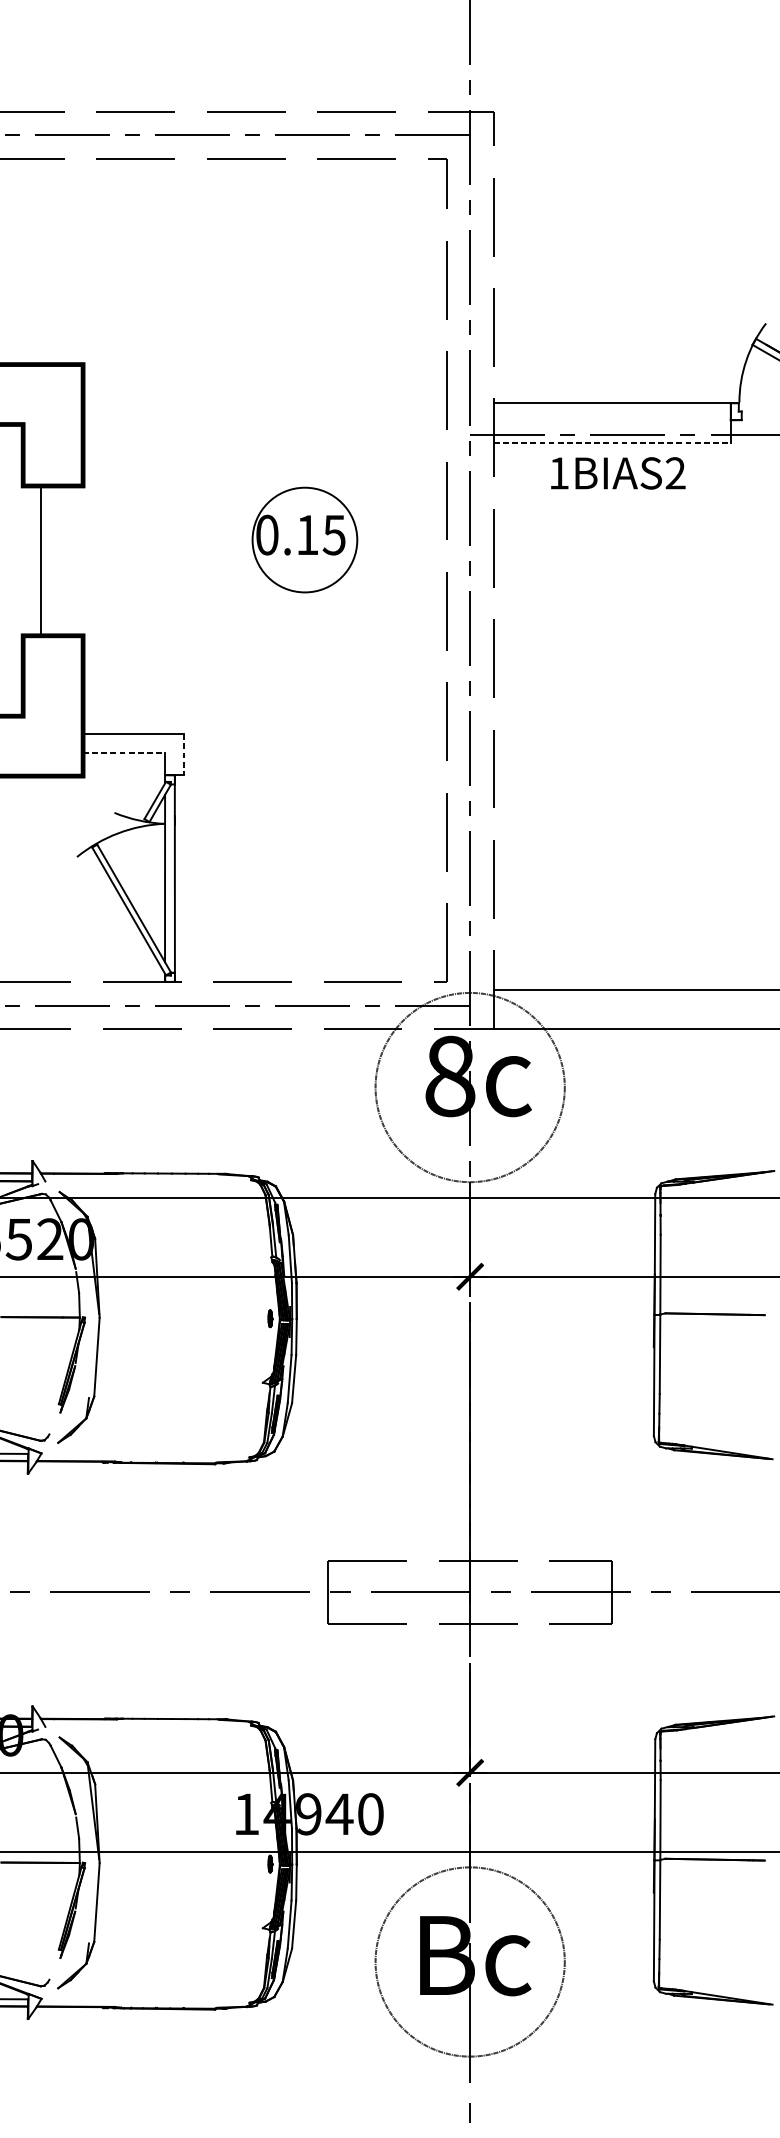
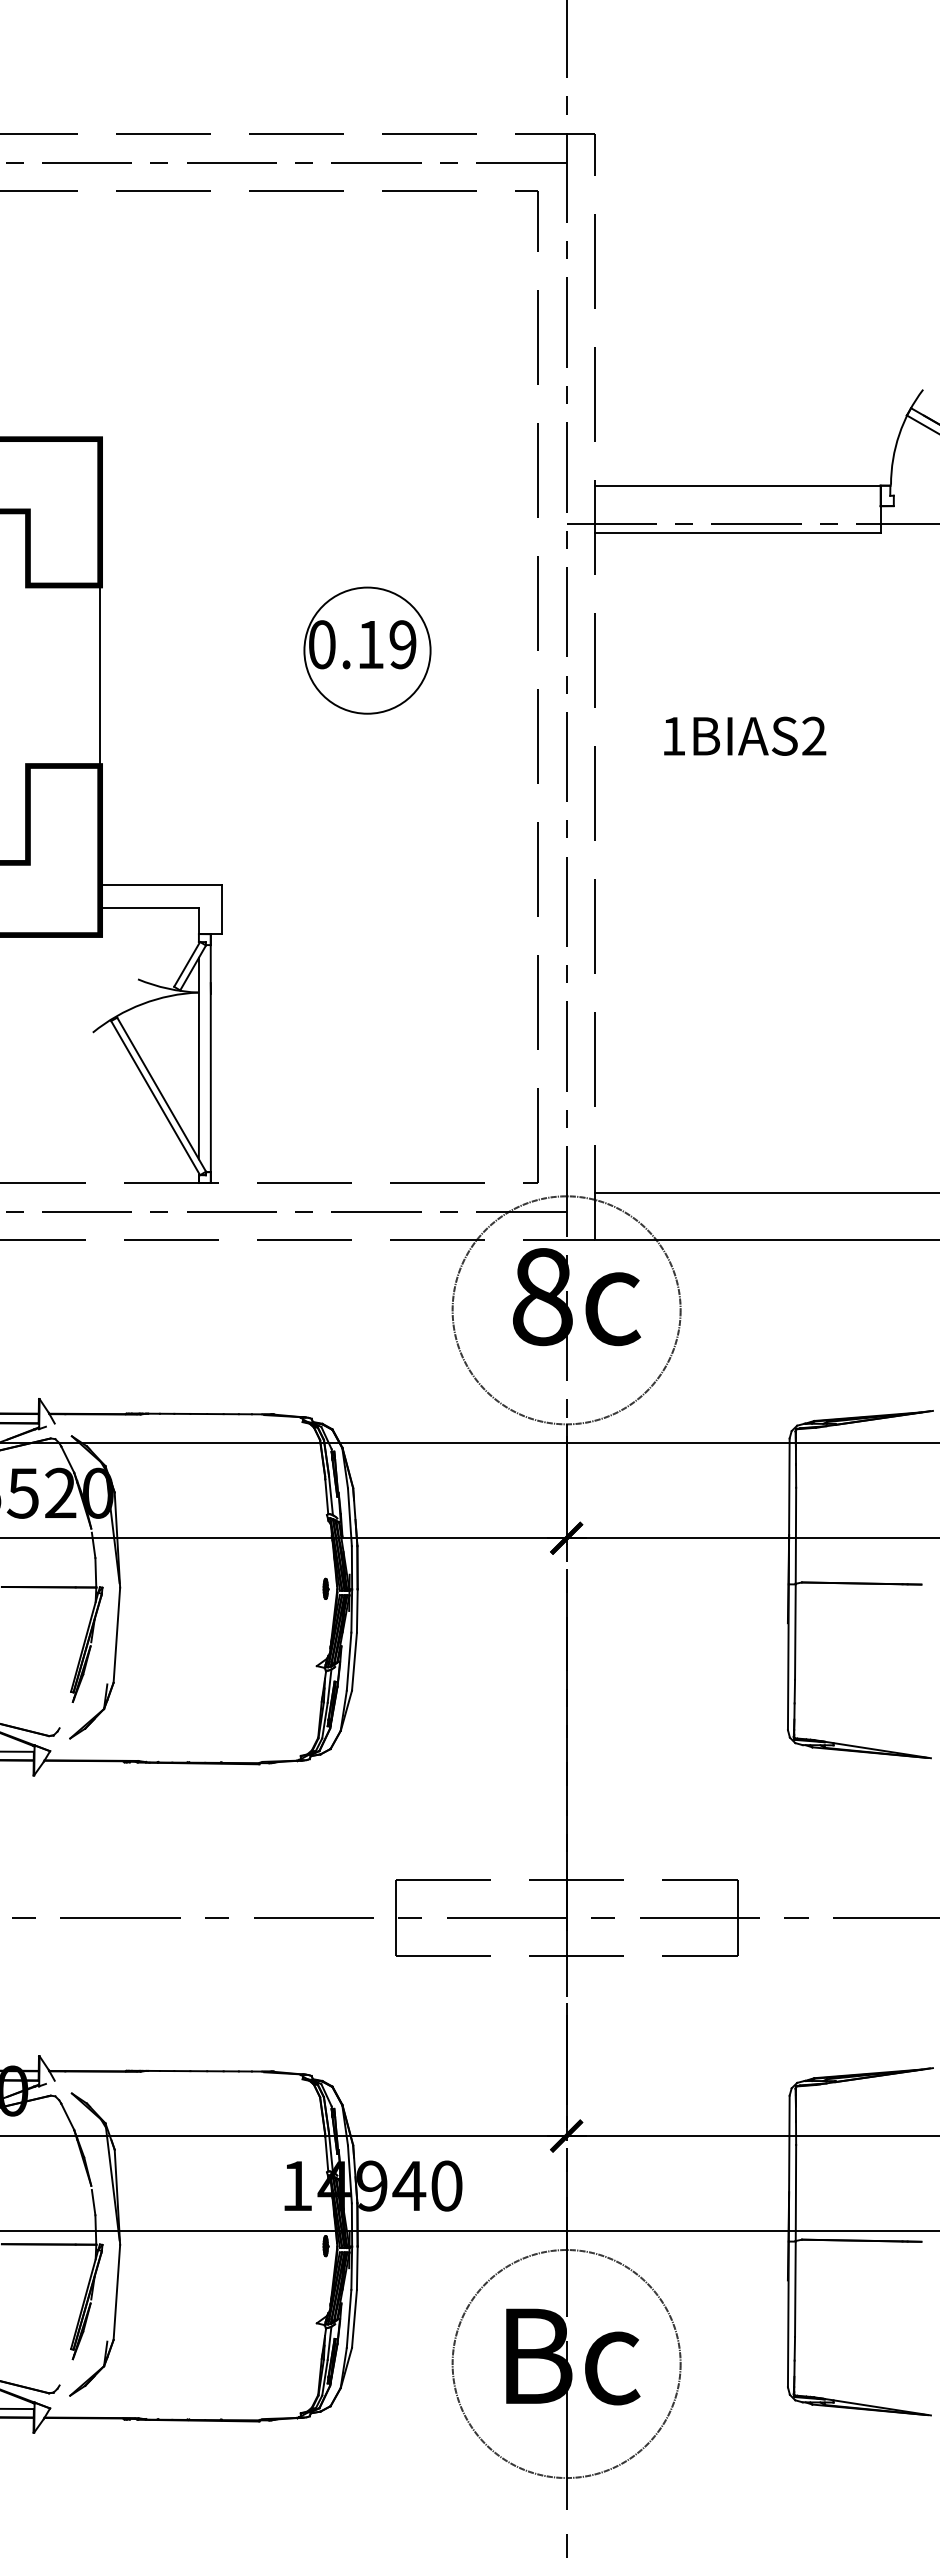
line: (611, 442) -> (737, 533), dashed -> solid
text: (618, 472) -> (745, 735), moved
text: (333, 534) -> (402, 644), 0.15 -> 0.19
line: (41, 560) -> (100, 675), moved
line: (124, 753) -> (150, 907), dashed -> solid
line: (183, 754) -> (221, 909), dashed -> solid

